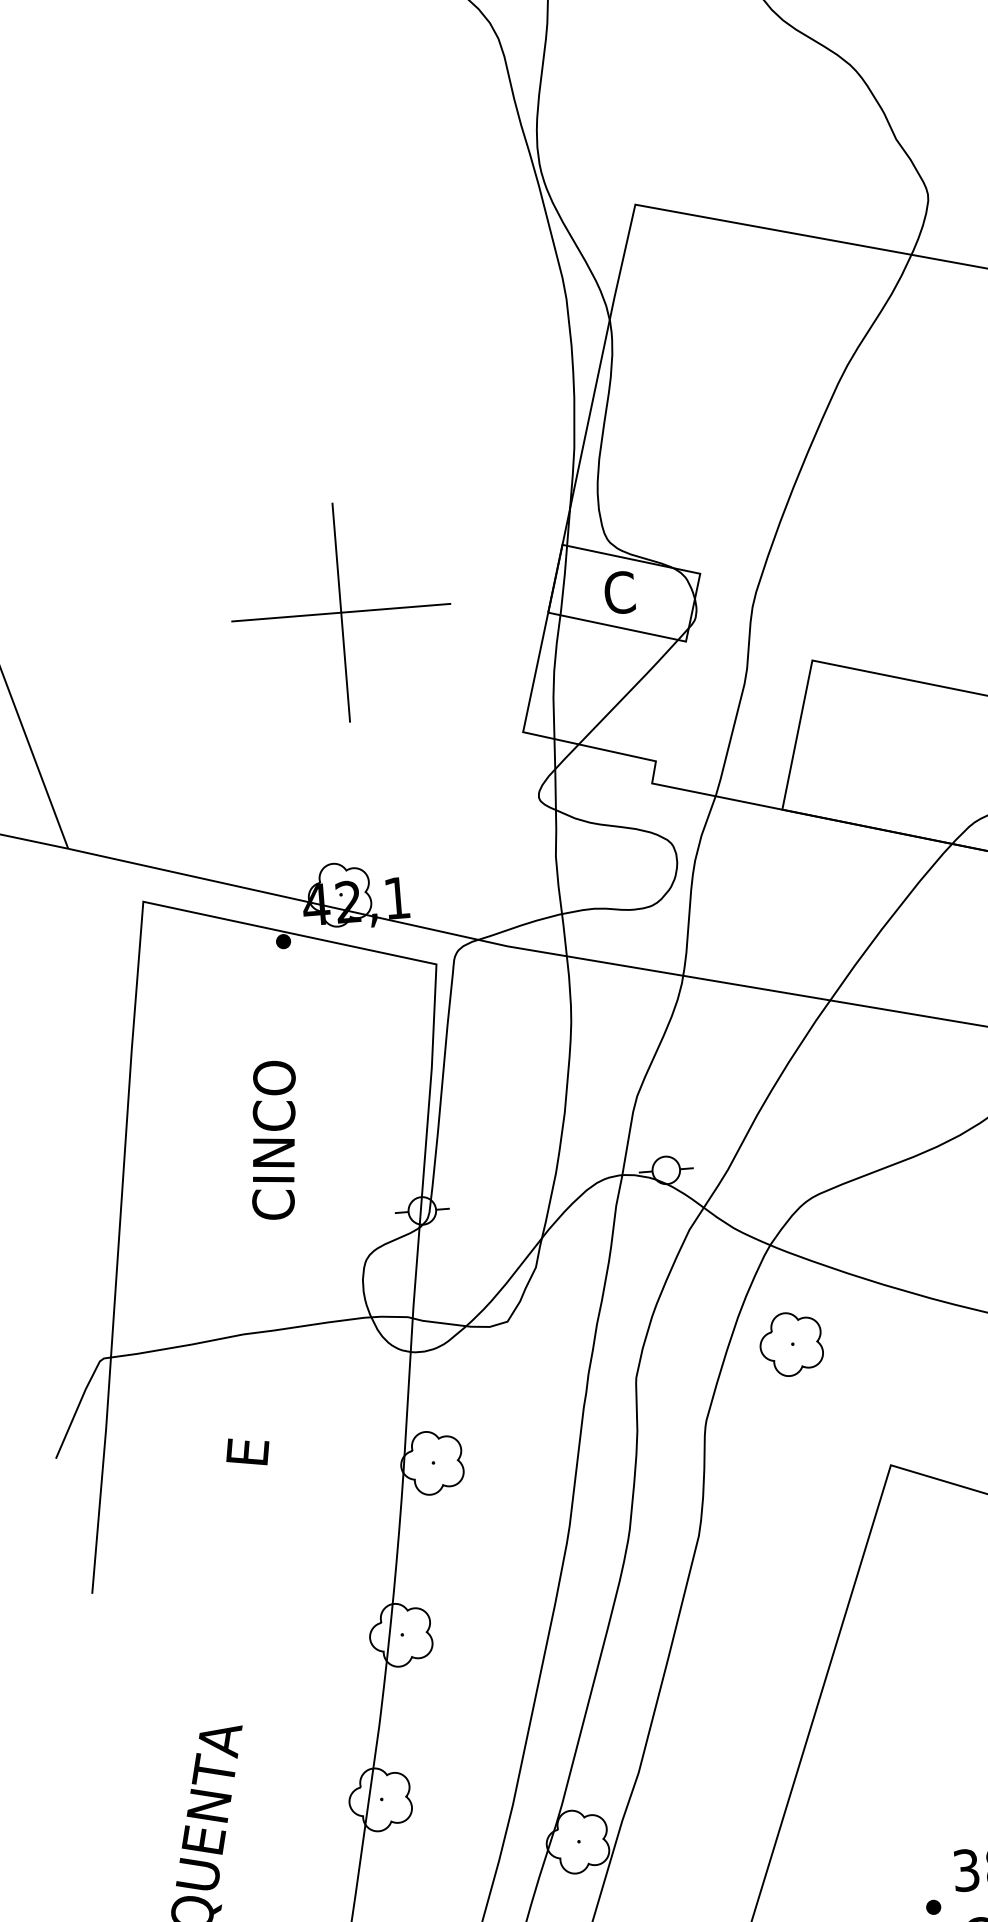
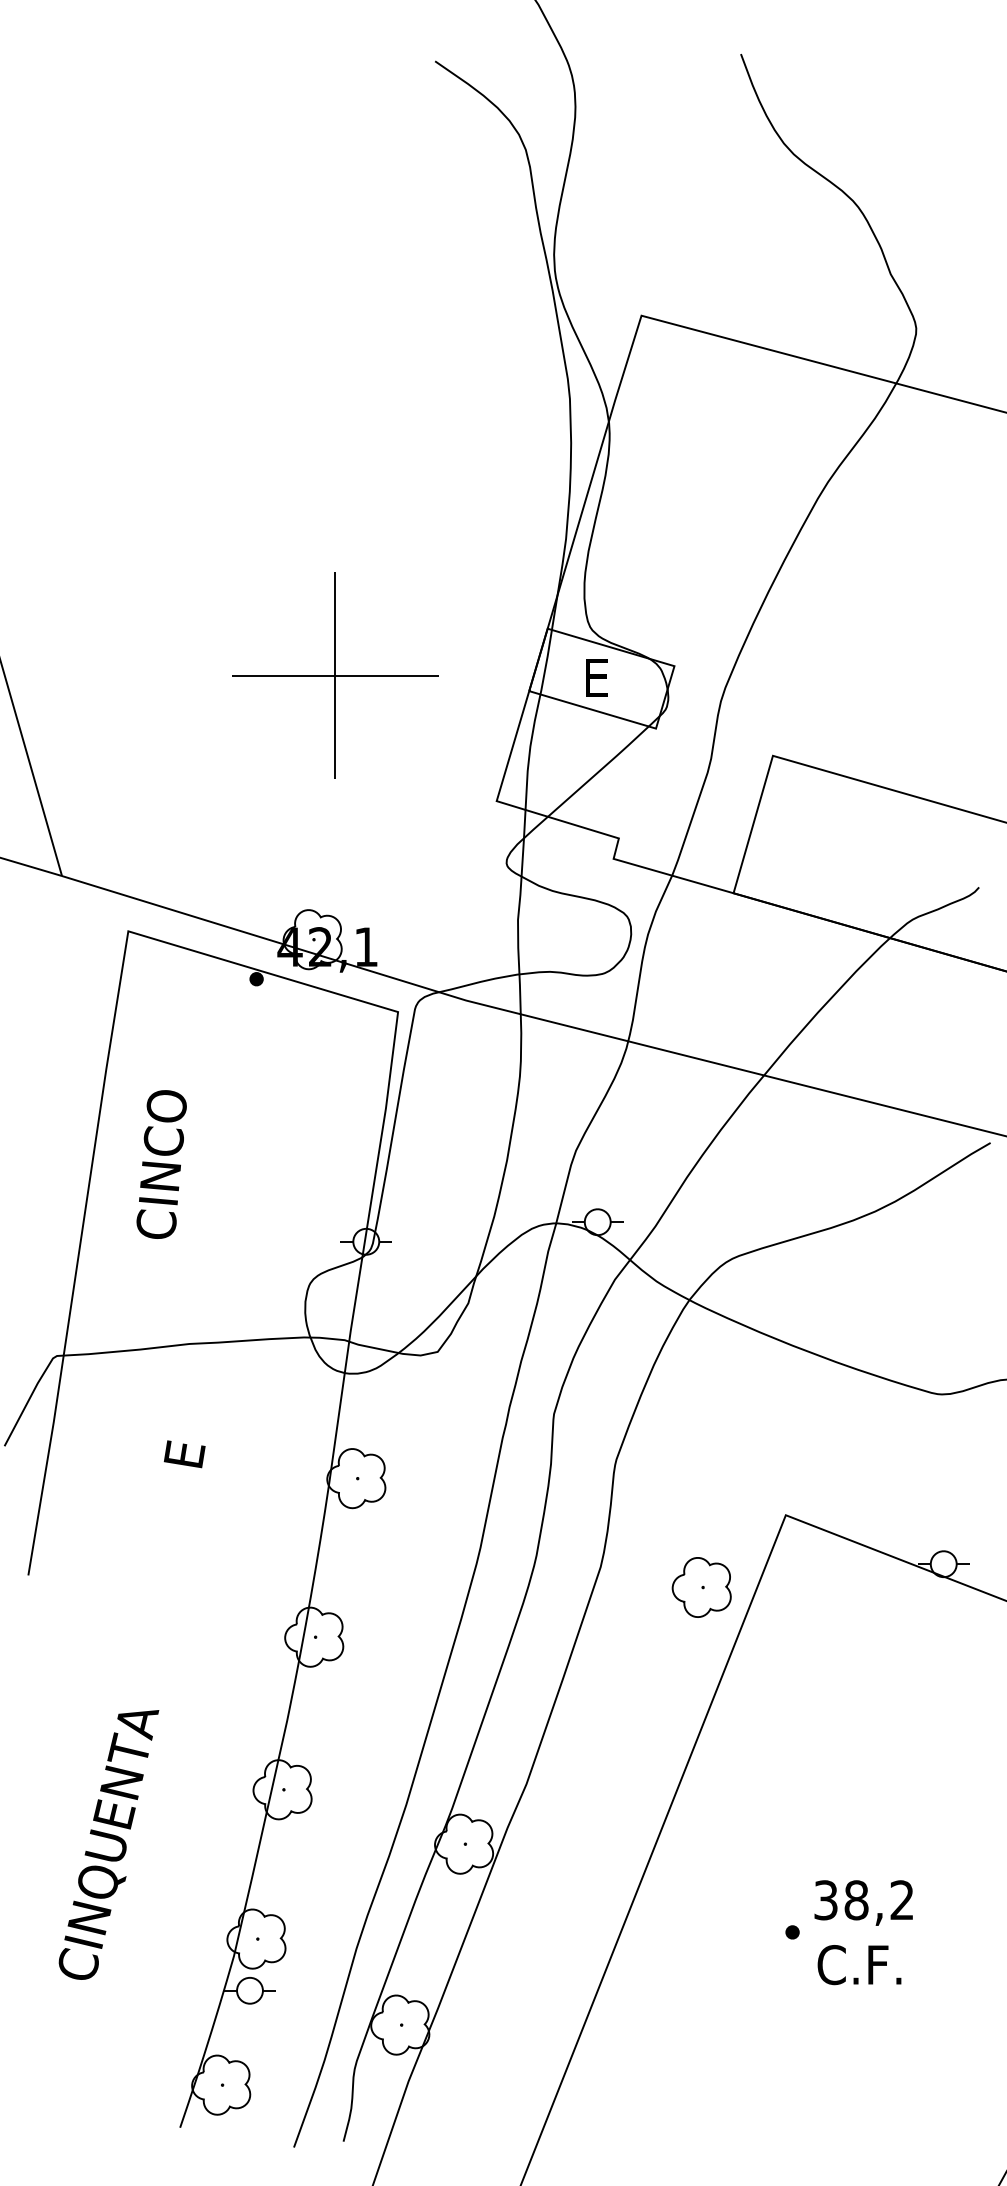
text: (619, 592) -> (597, 677), C -> E
text: (273, 1140) -> (161, 1164), moved
part: (791, 1344) -> (701, 1587), moved

